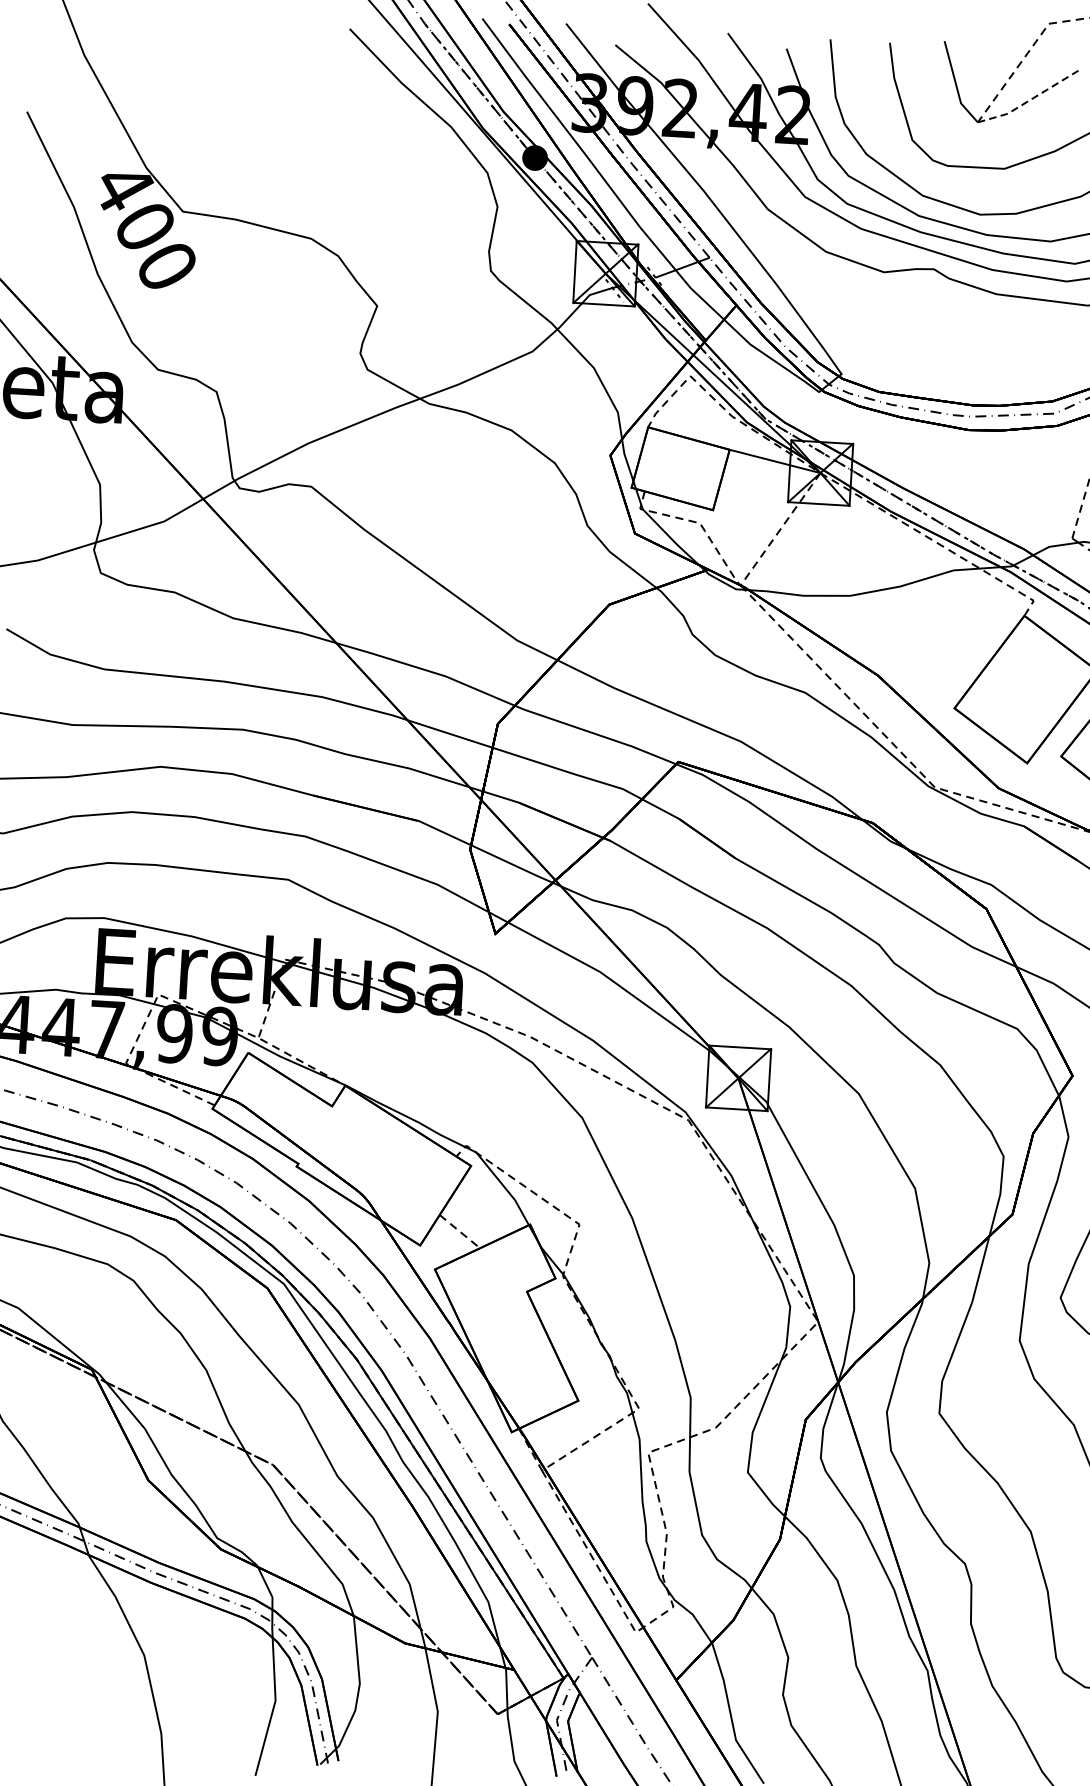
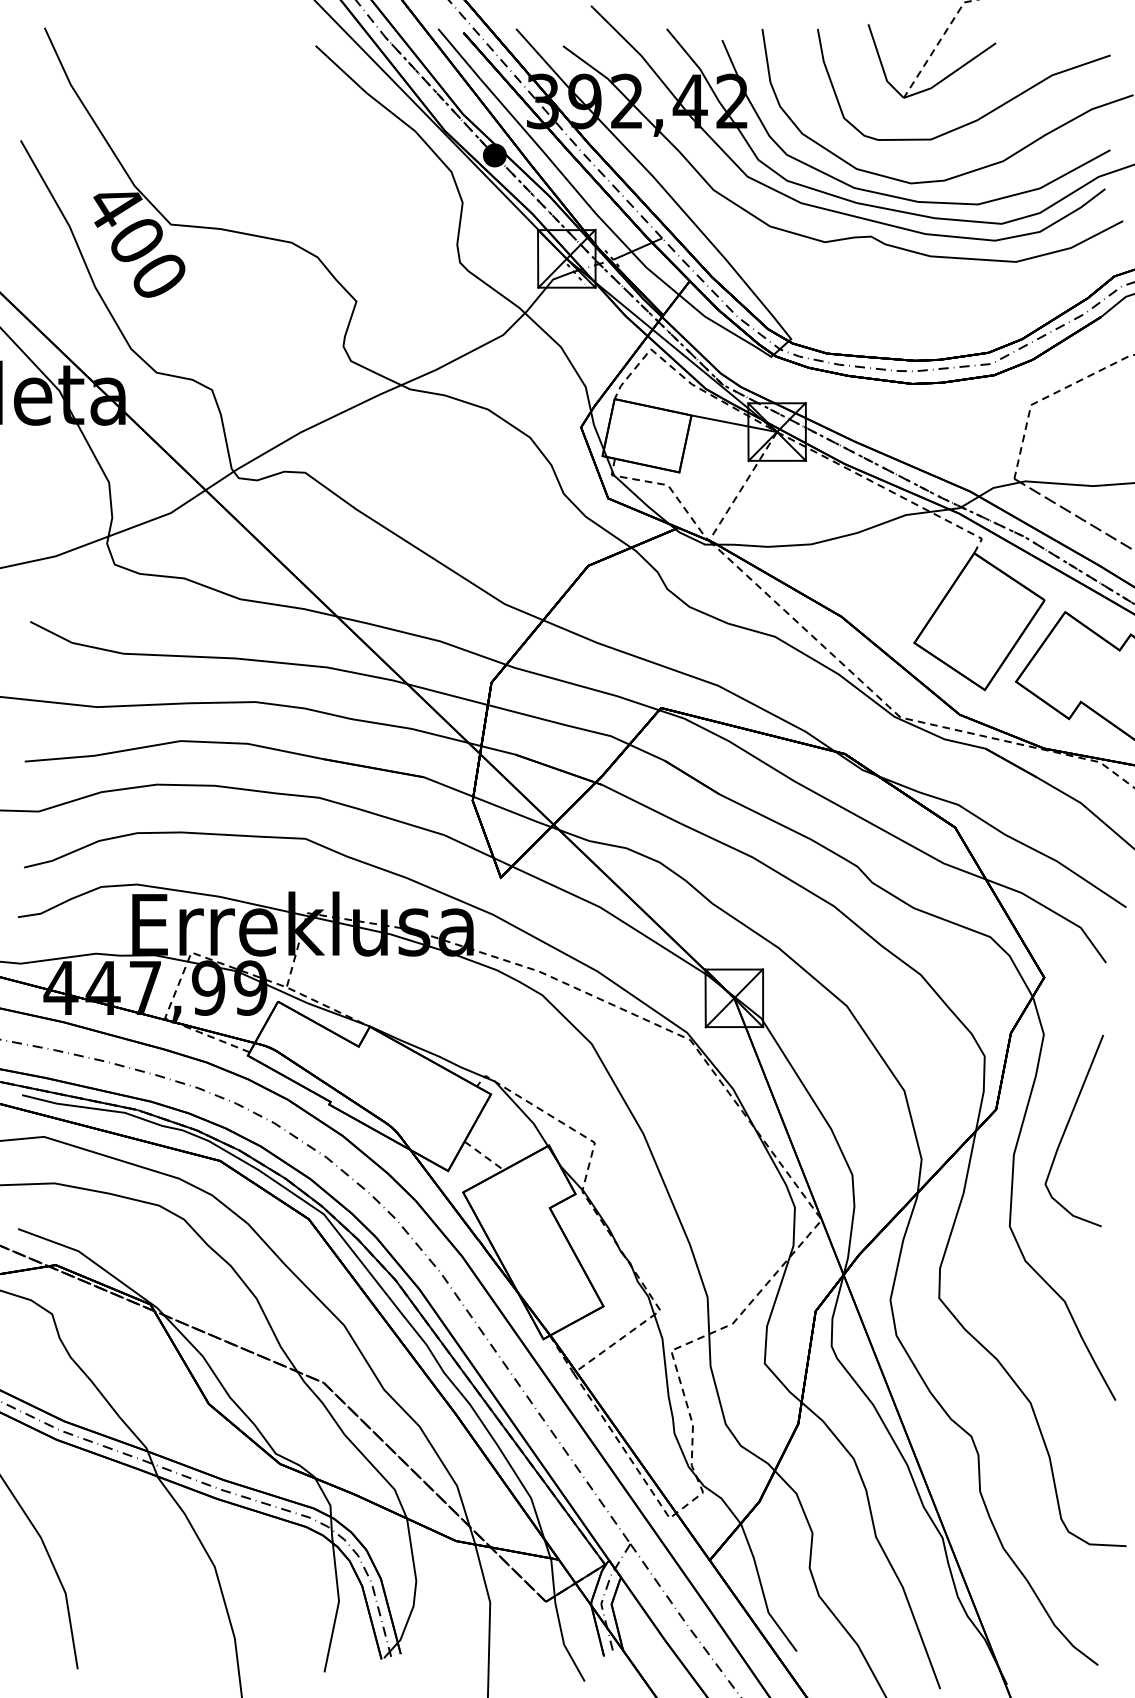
line: (1030, 100) -> (951, 74), dashed -> solid

